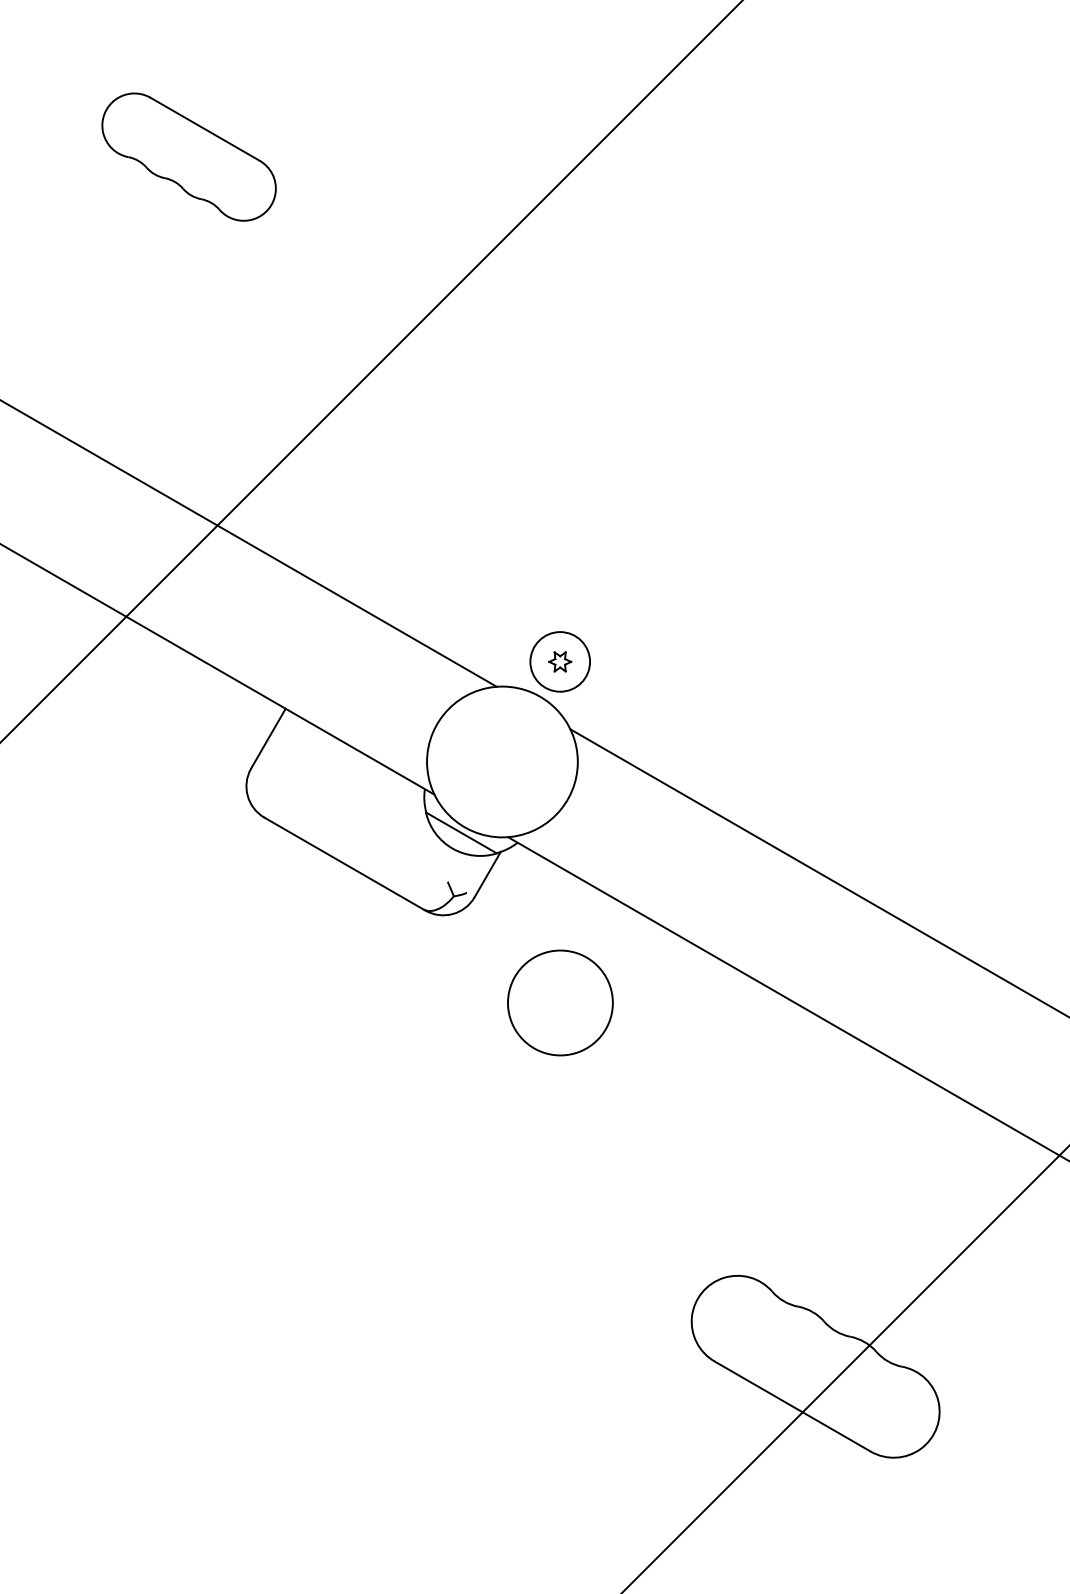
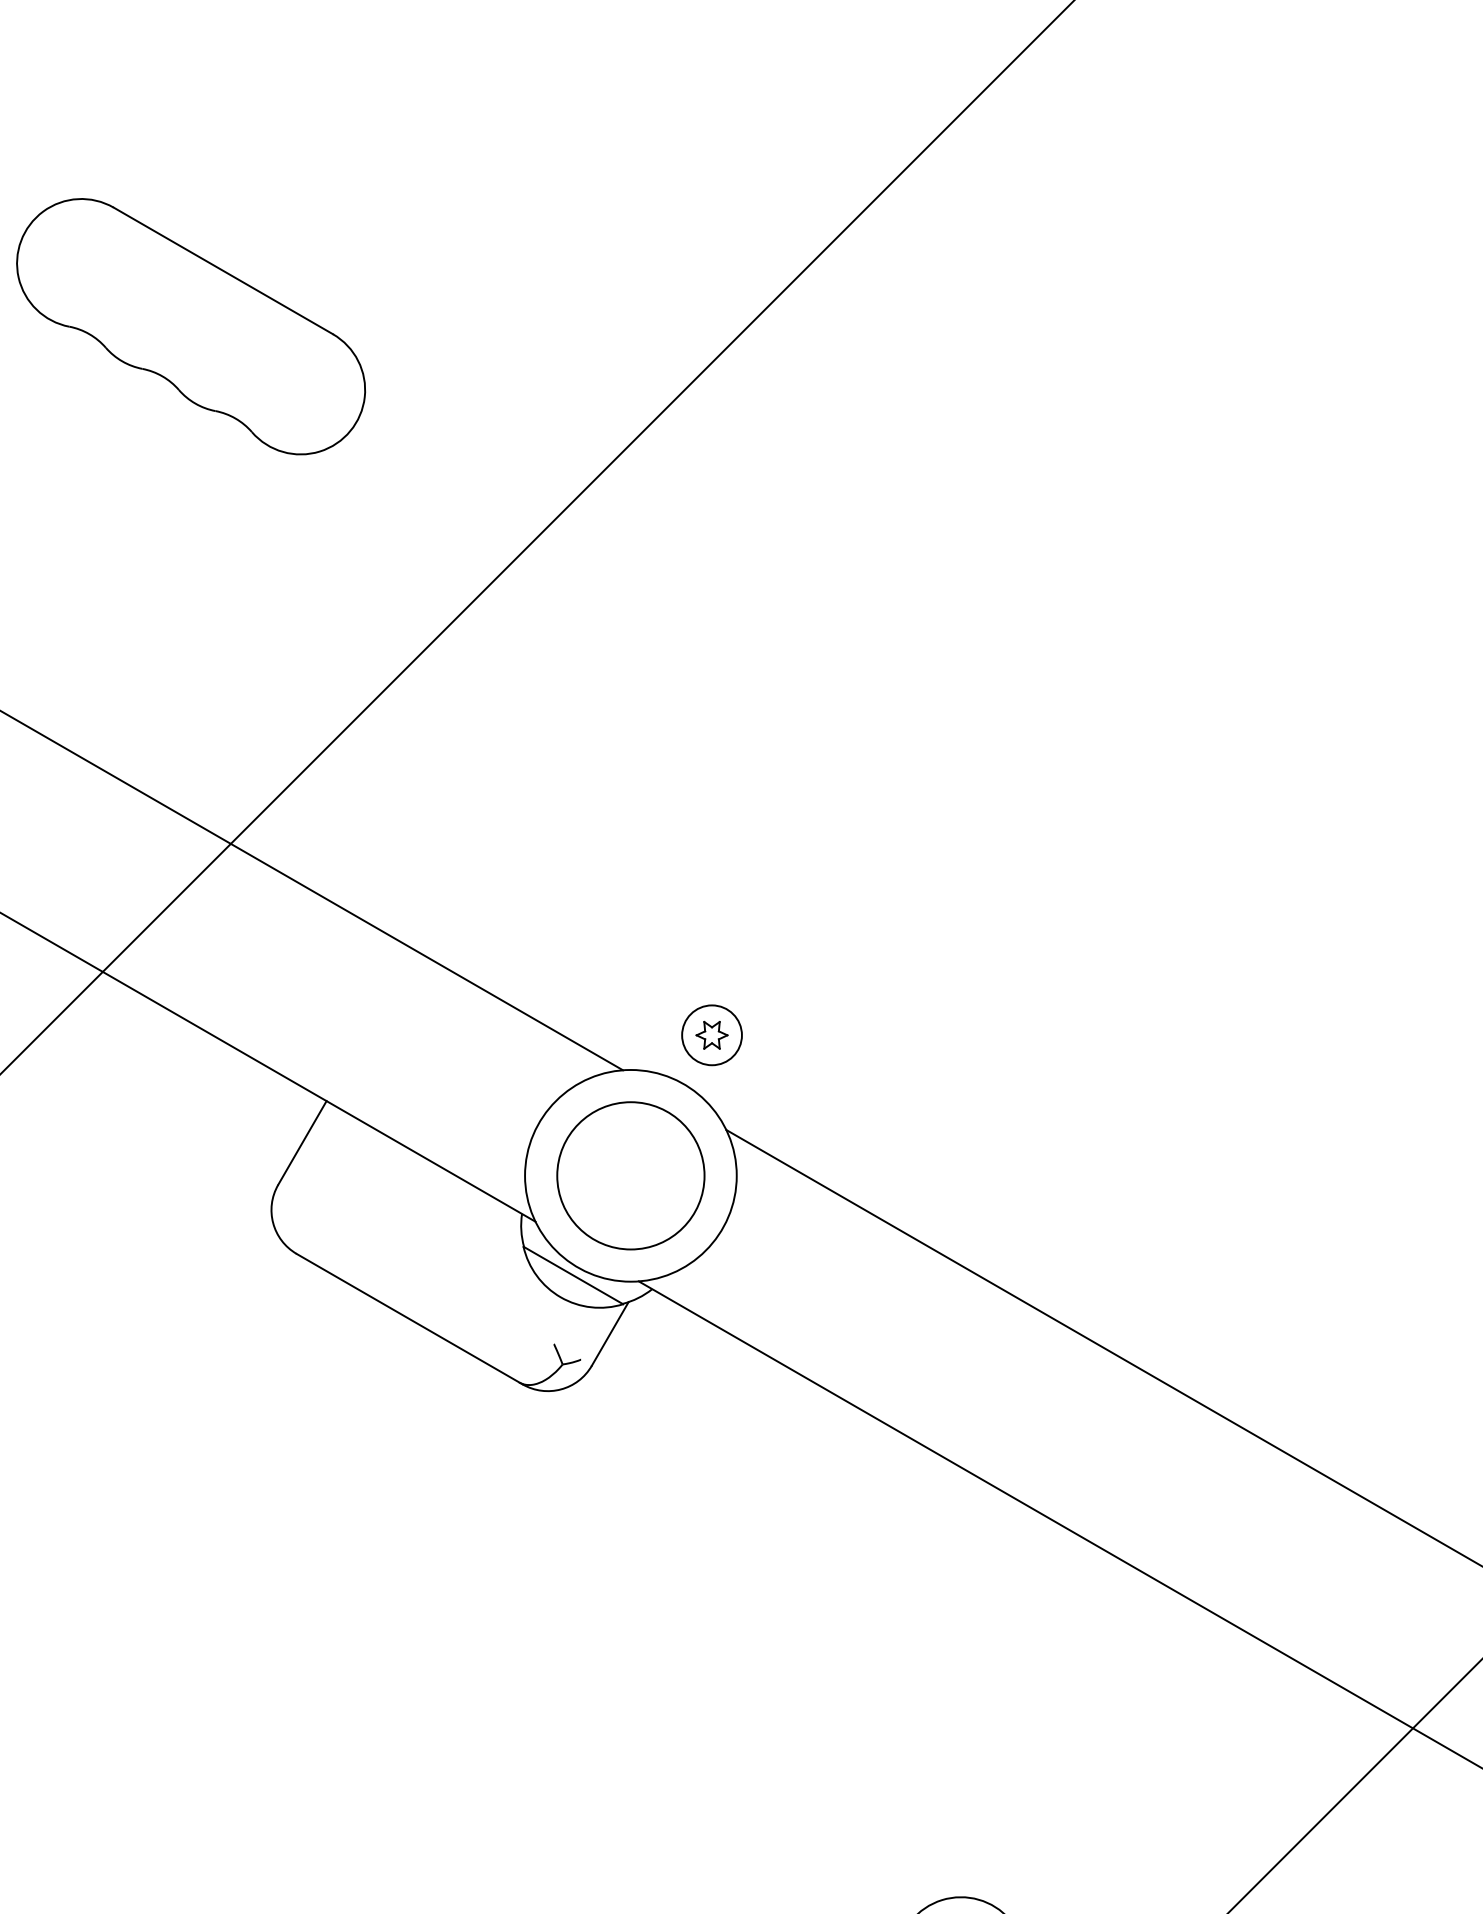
part: (188, 156) -> (190, 325), size x1.43
circle: (559, 661) -> (711, 1034), size x0.71
circle: (560, 1002) -> (630, 1175), moved

